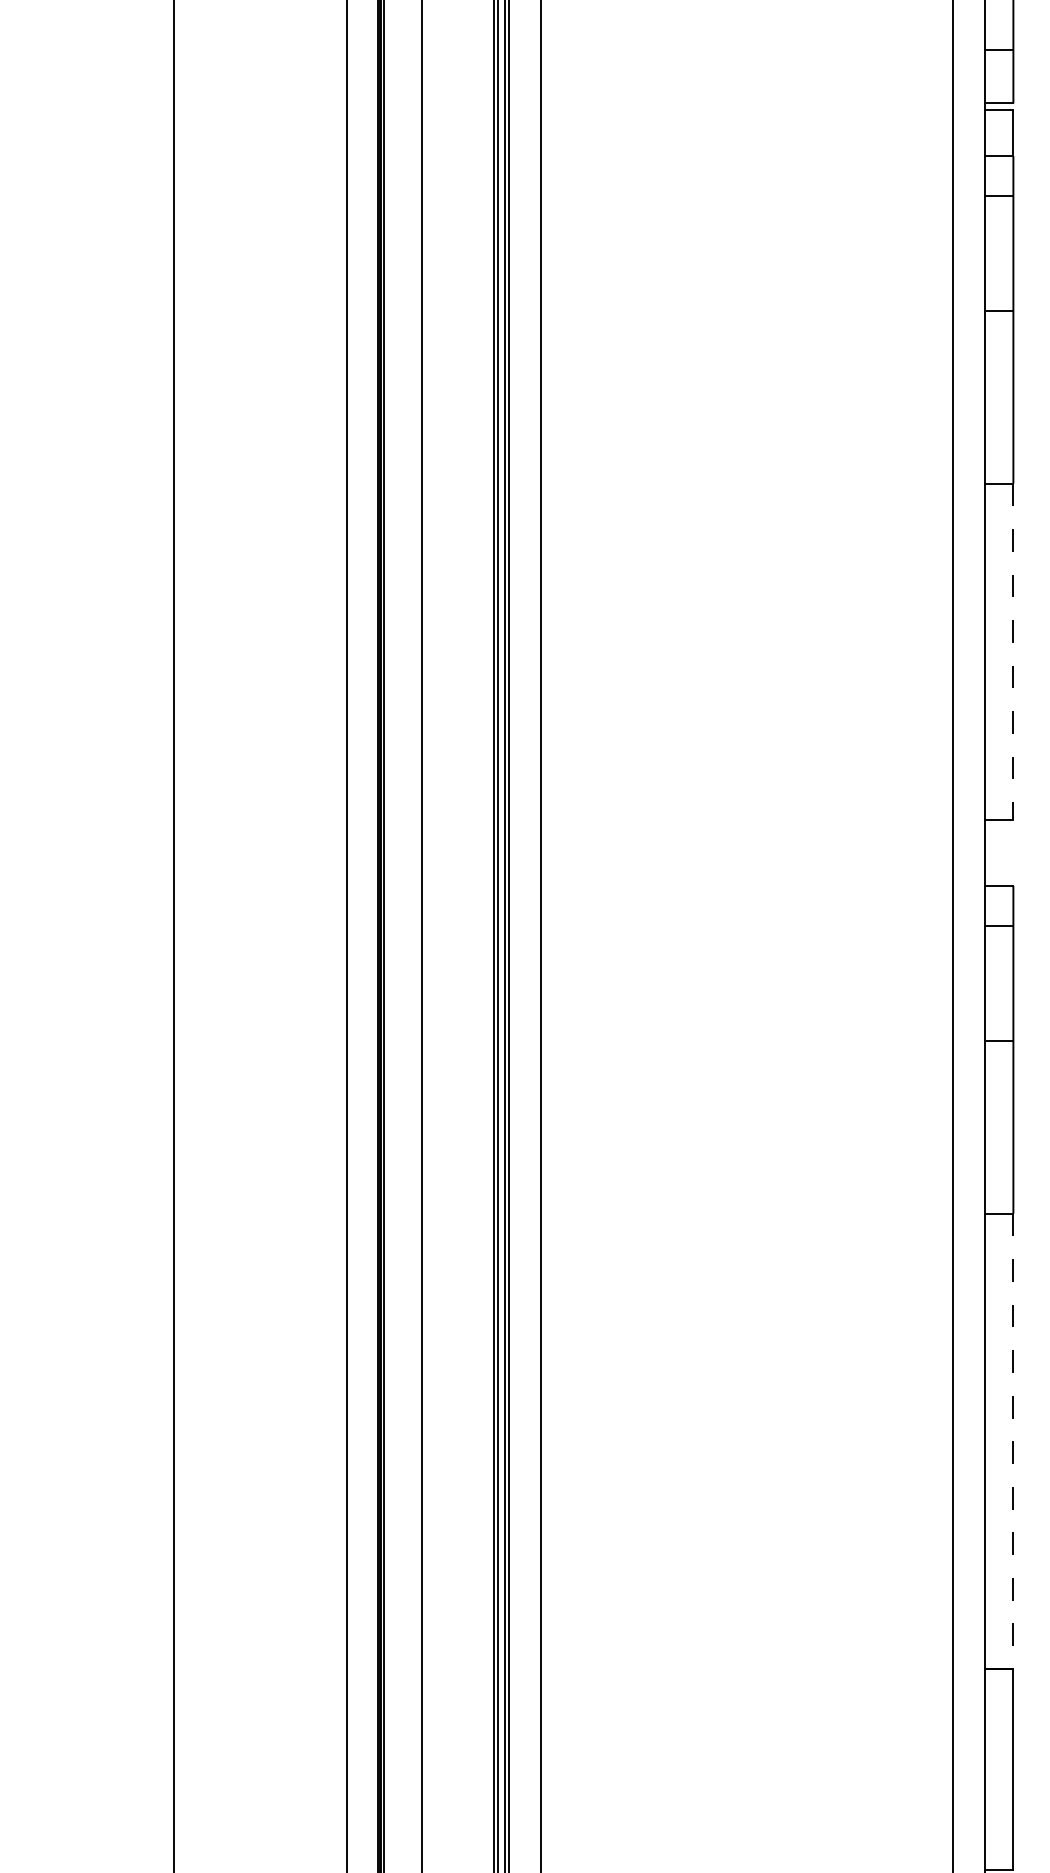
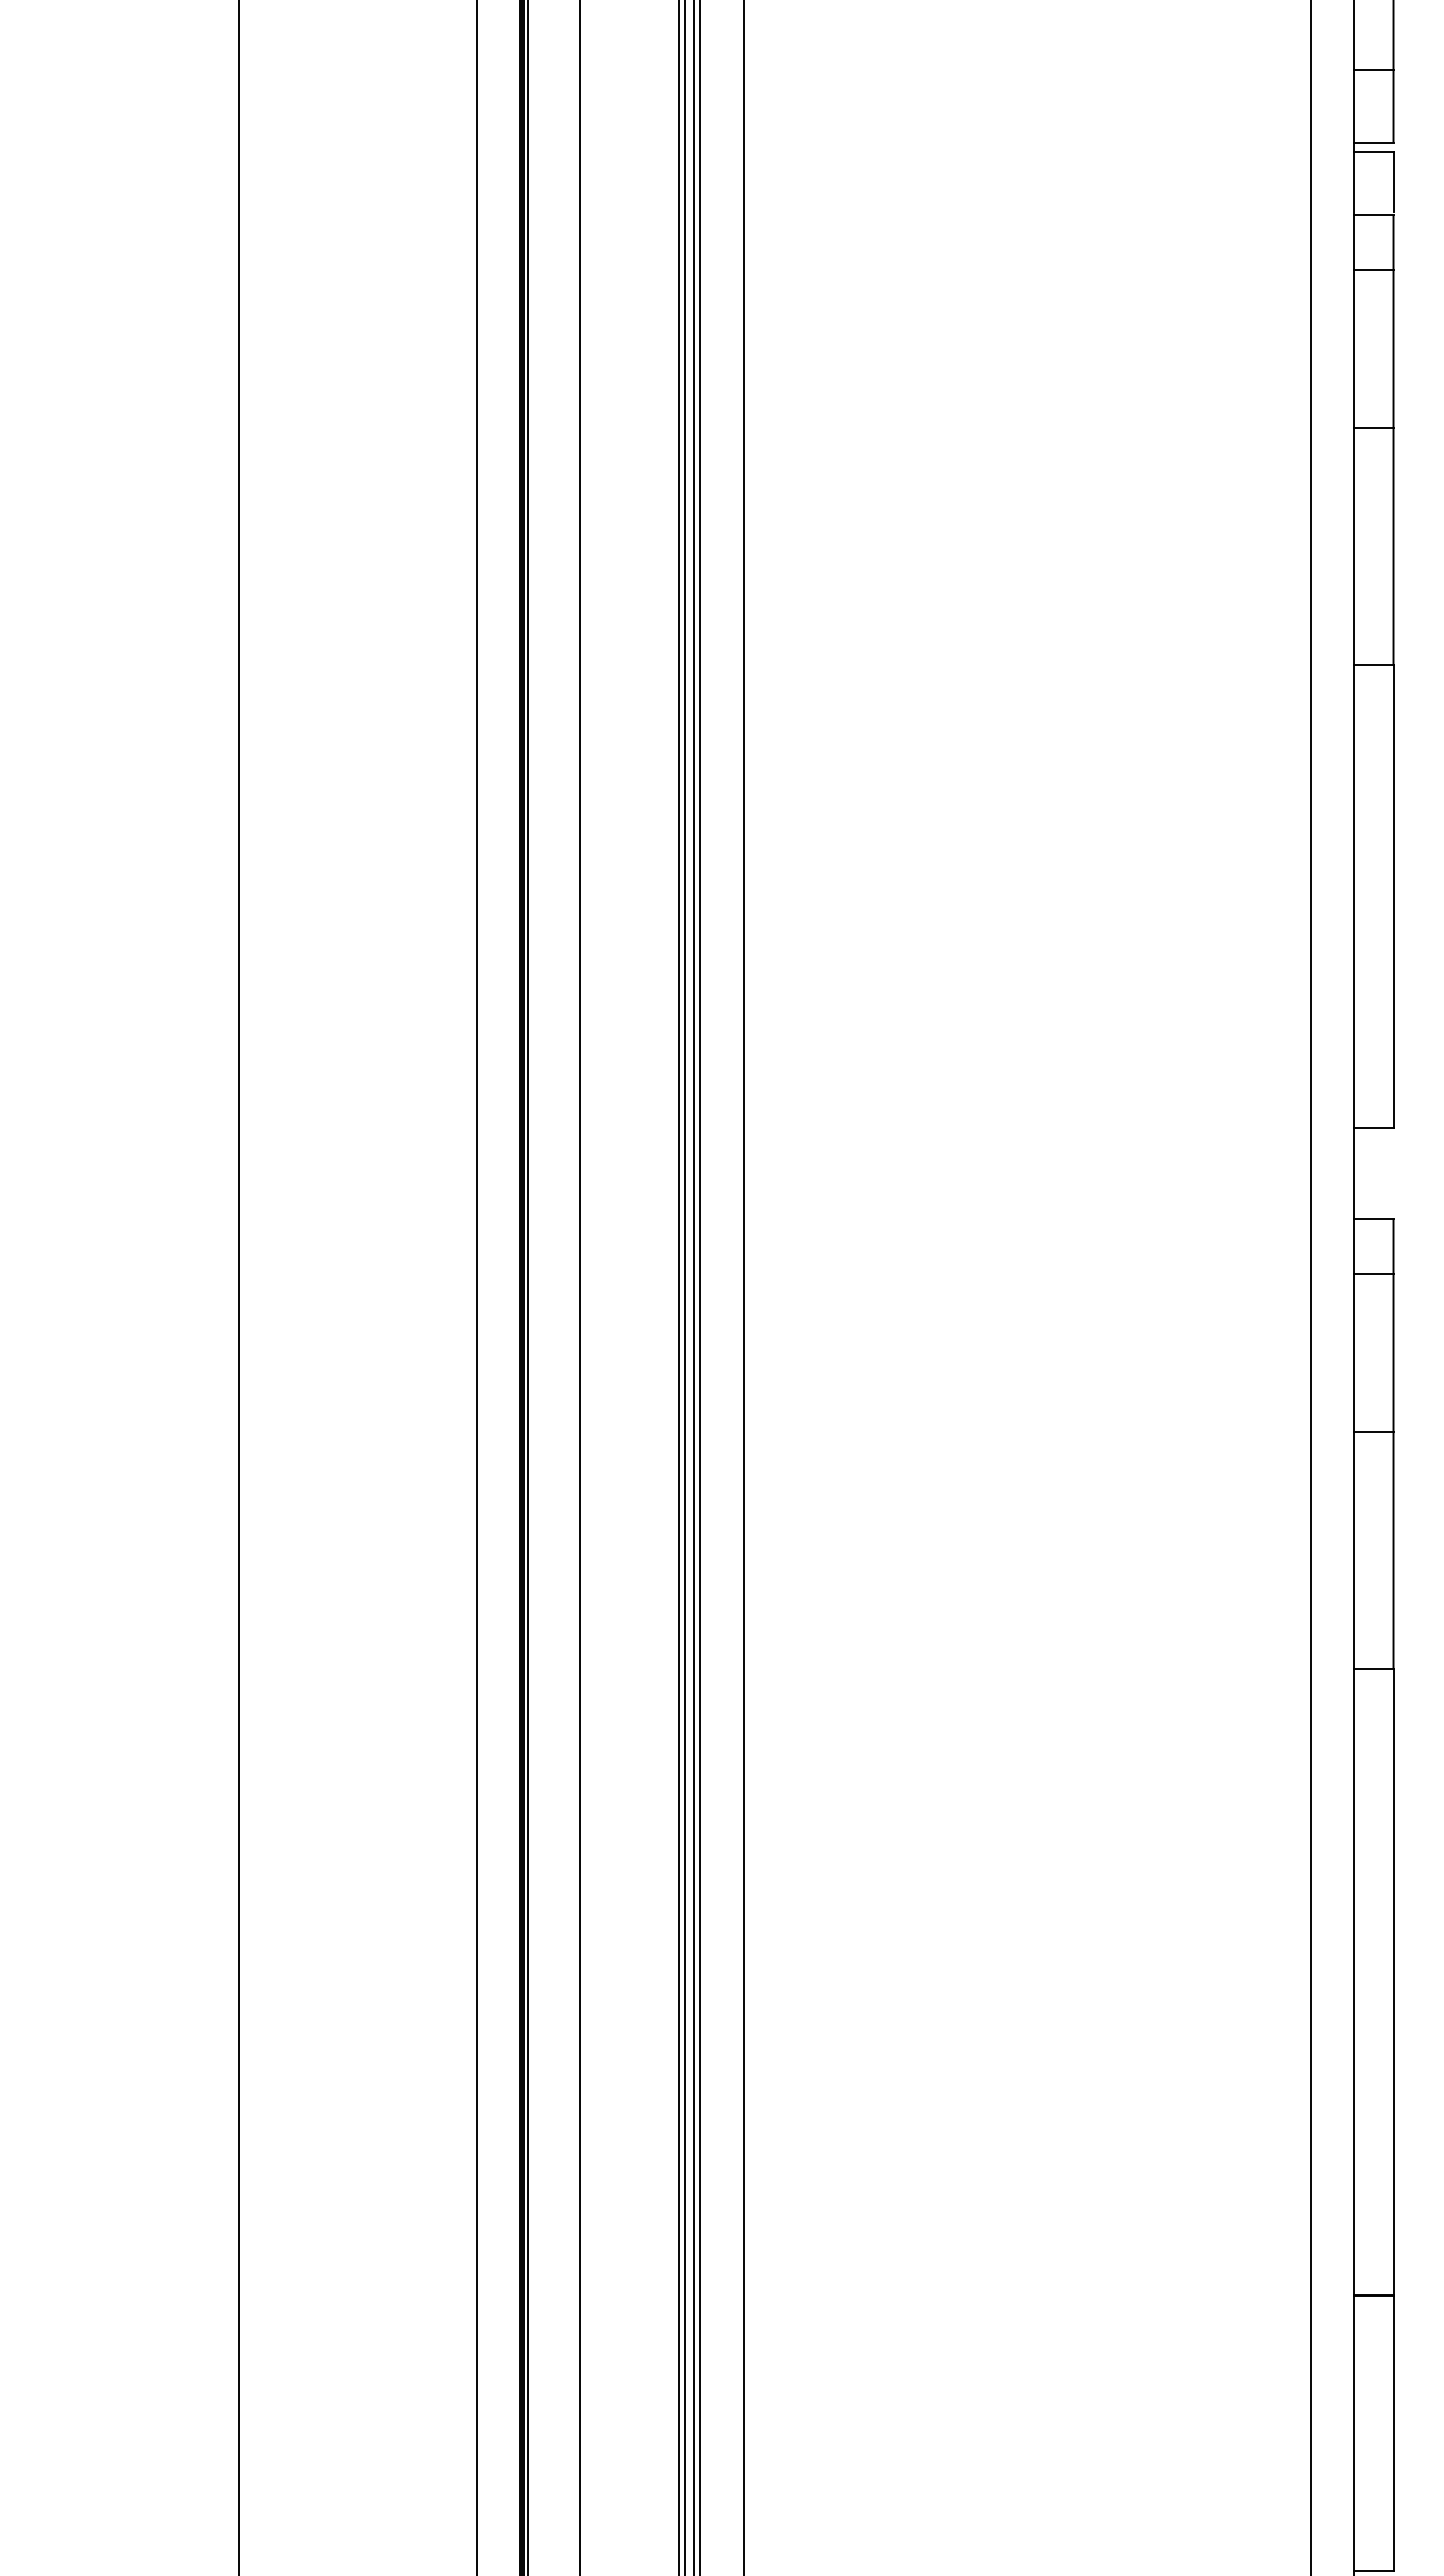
line: (1013, 651) -> (1393, 896), dashed -> solid
line: (1013, 1441) -> (1393, 1982), dashed -> solid

